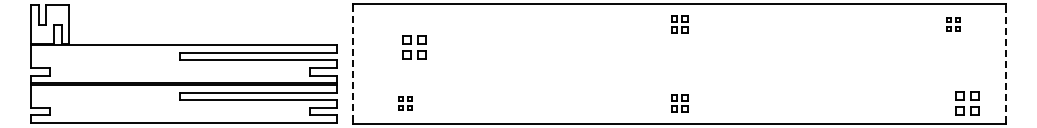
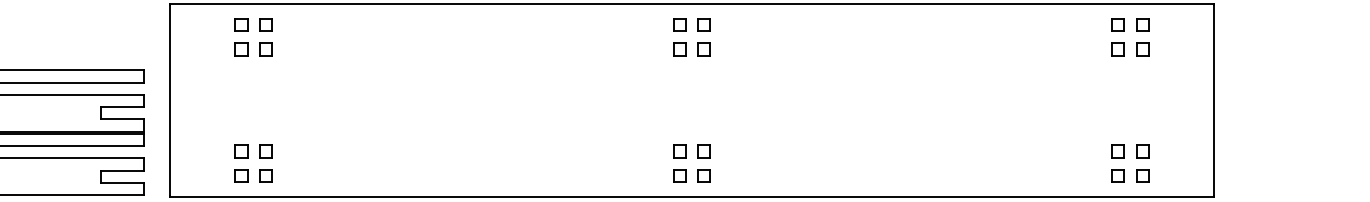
part: (679, 24) -> (691, 37), size x1.43
part: (953, 24) -> (1130, 37), size x1.67
part: (414, 47) -> (253, 37), moved
line: (1005, 63) -> (1213, 99), dashed -> solid
line: (353, 64) -> (170, 101), dashed -> solid
part: (405, 103) -> (253, 163), size x1.67
part: (679, 103) -> (691, 163), size x1.43
part: (967, 103) -> (1130, 163), moved

